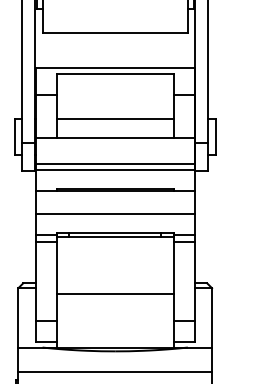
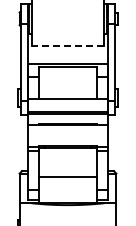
line: (114, 33) -> (67, 46), solid -> dashed
line: (114, 117) -> (67, 88), removed
line: (114, 213) -> (67, 136), removed
line: (114, 372) -> (67, 215), removed

